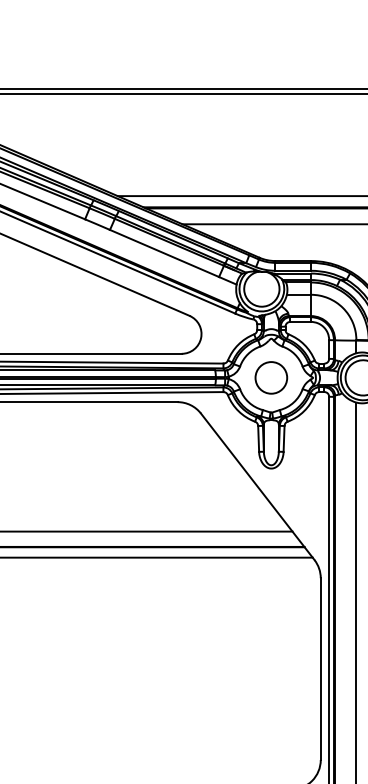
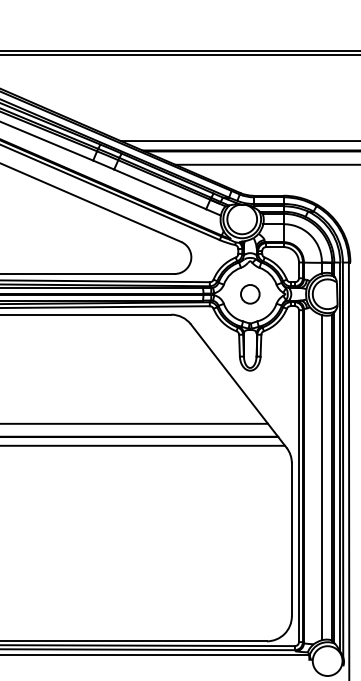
circle: (271, 378) -> (250, 294), size x0.7

